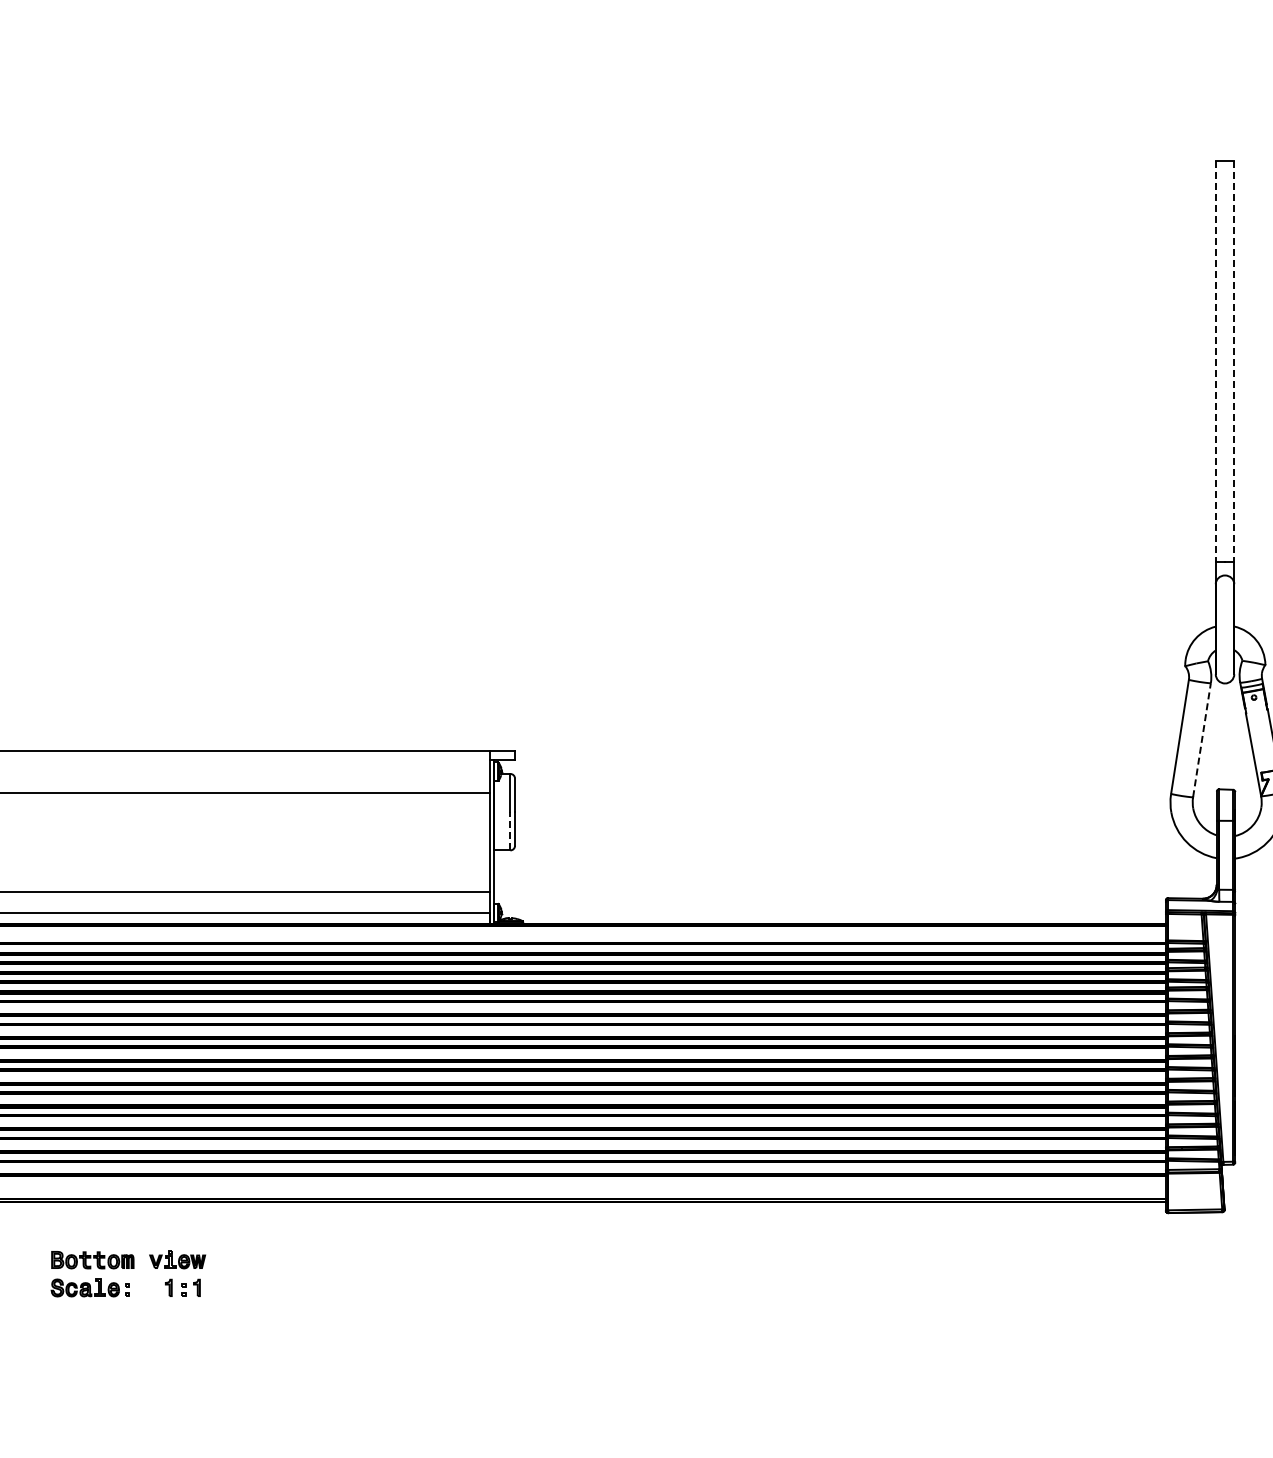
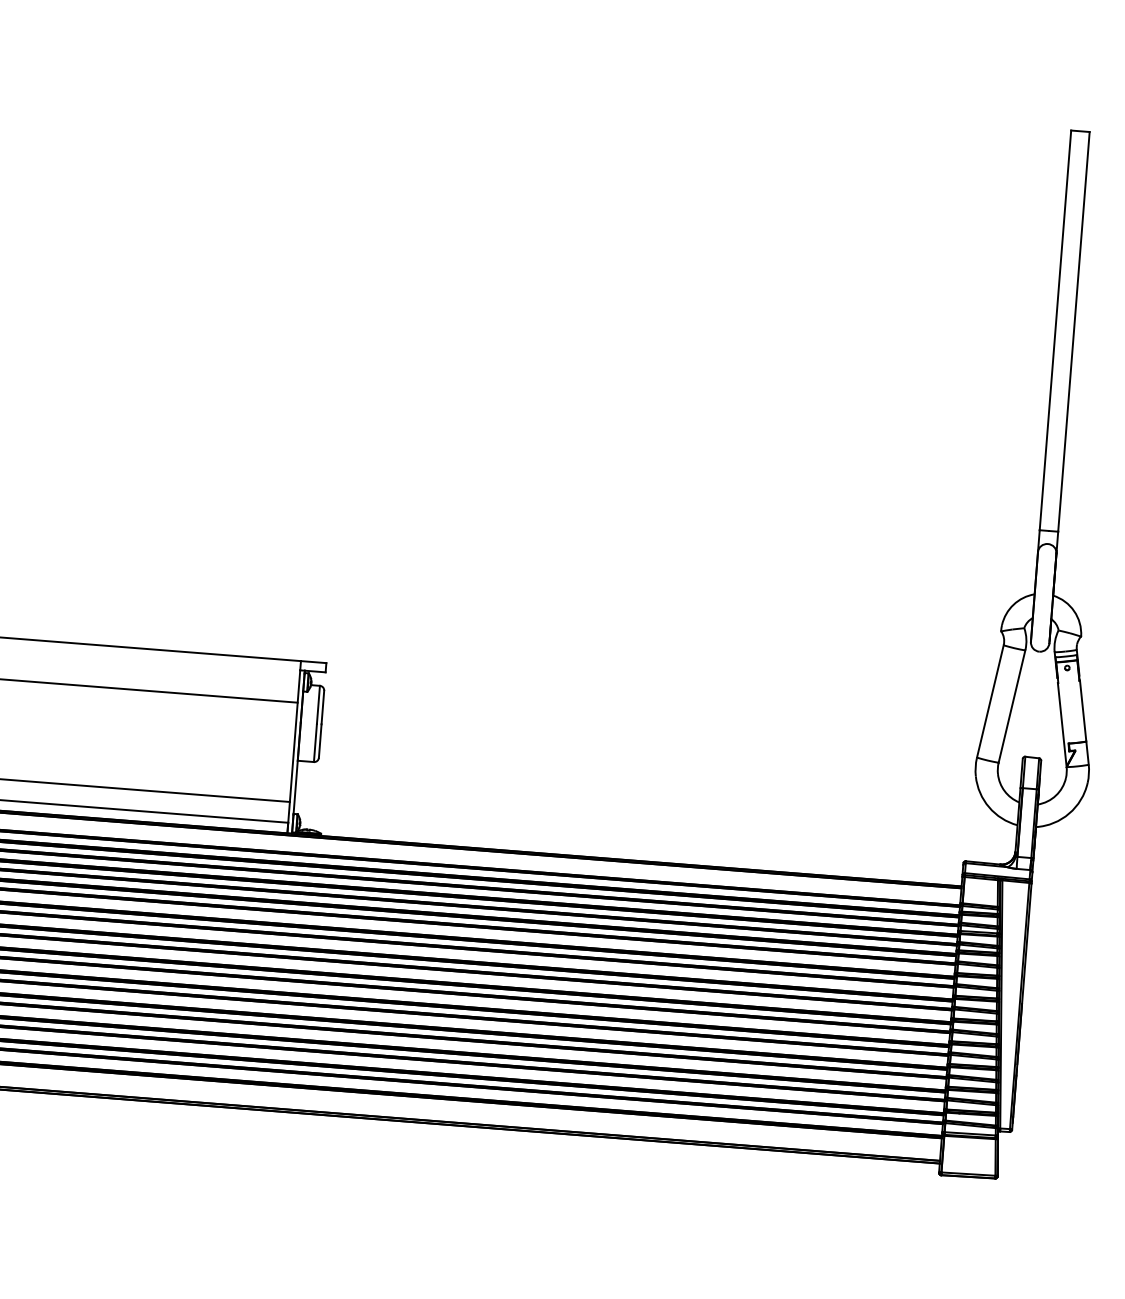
line: (1215, 362) -> (1055, 330), dashed -> solid
line: (1234, 362) -> (1074, 332), dashed -> solid
line: (1202, 740) -> (1012, 706), dashed -> solid
line: (510, 830) -> (315, 742), dashed -> solid

